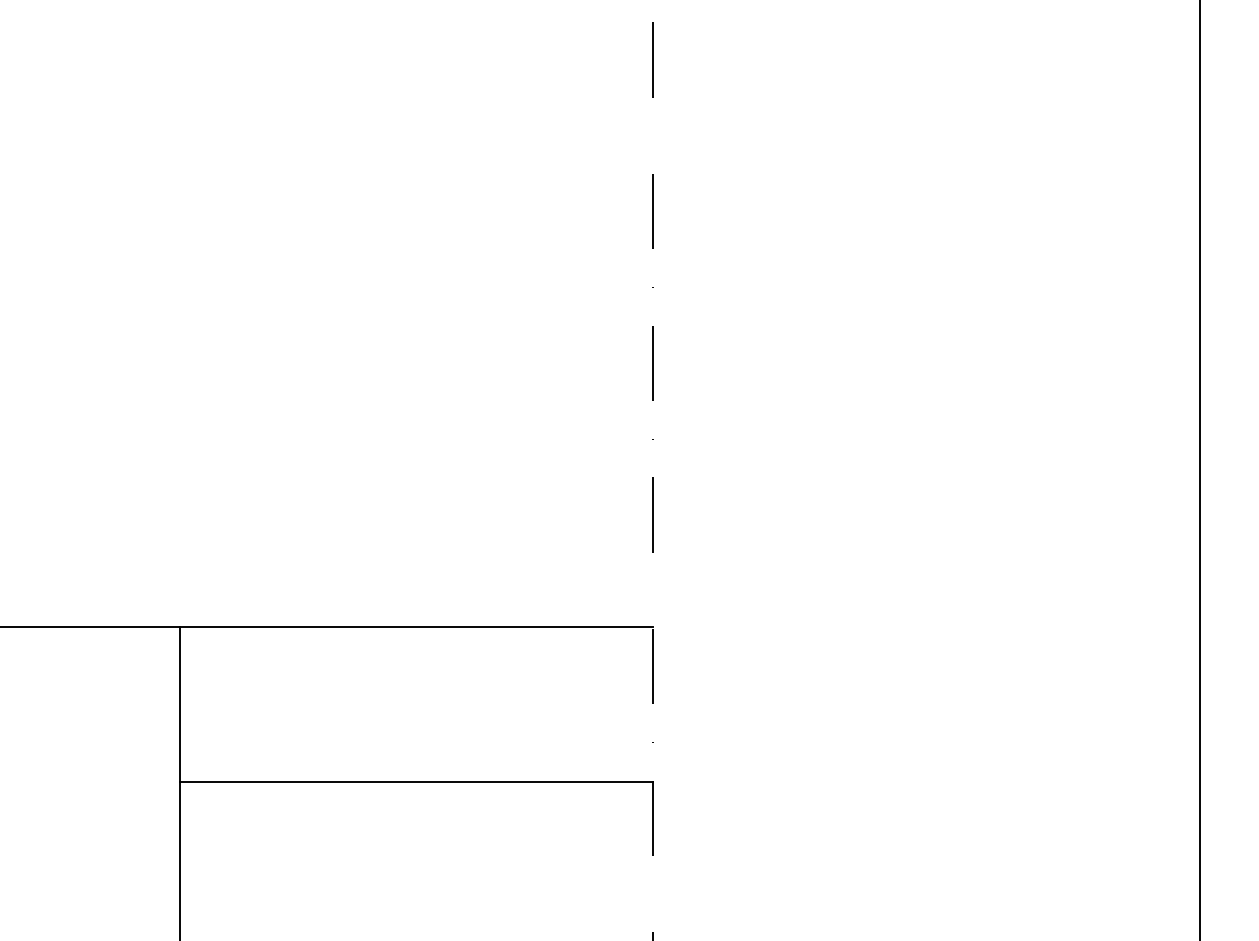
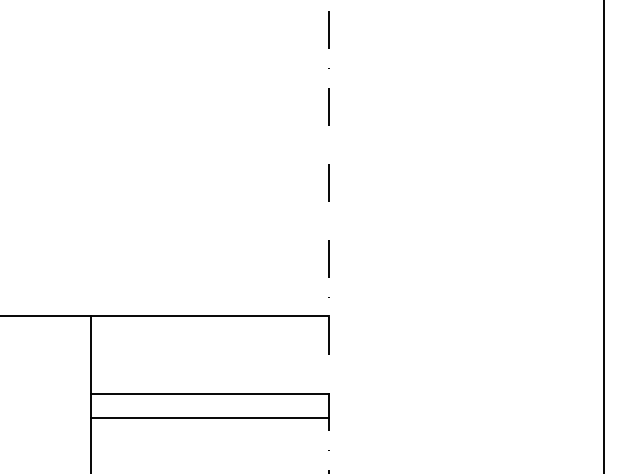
line: (416, 828) -> (209, 417), added

